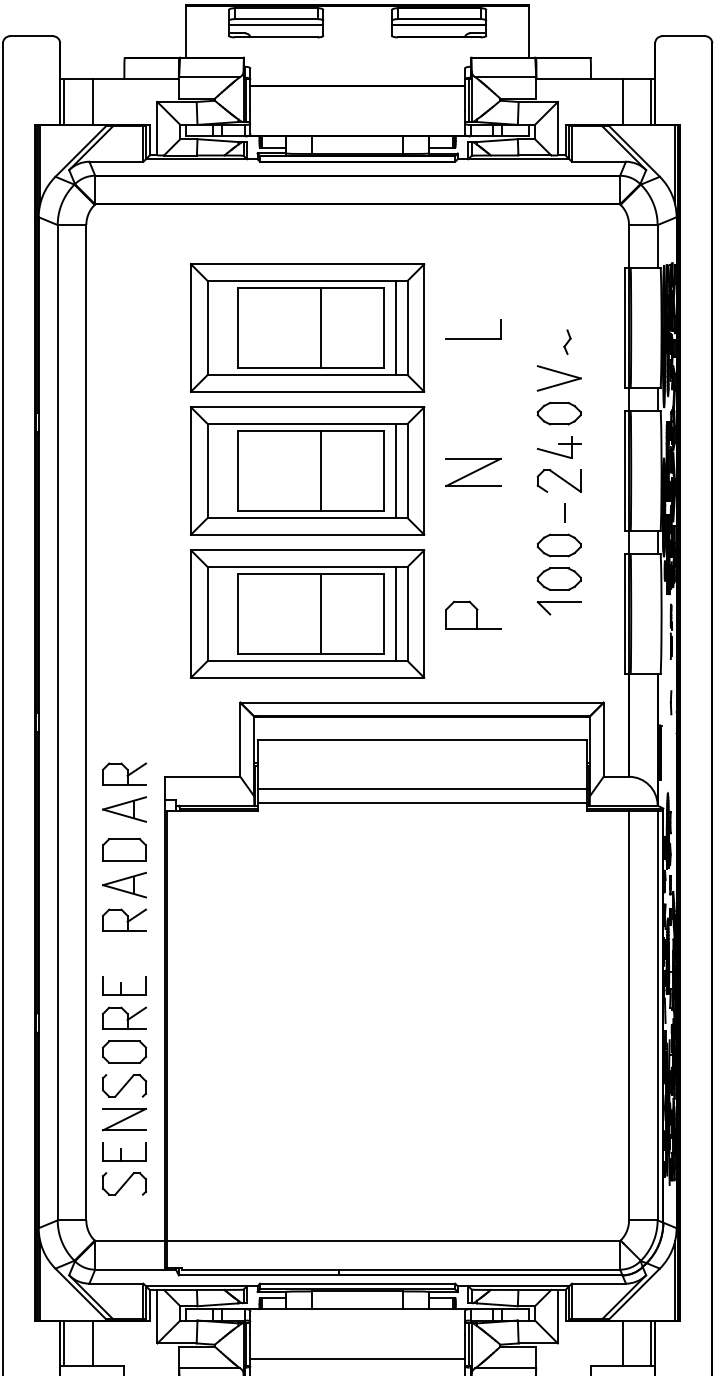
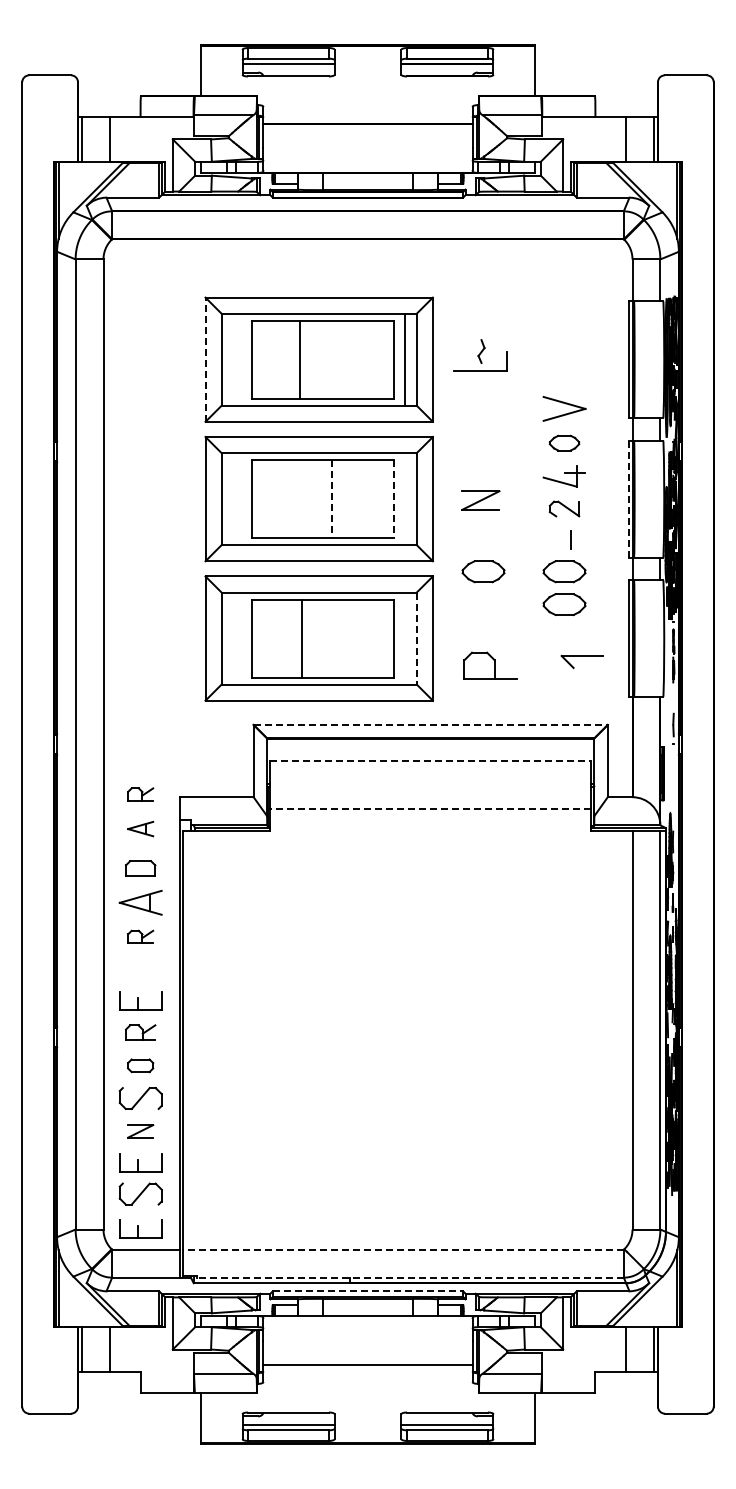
line: (190, 327) -> (205, 359), solid -> dashed
line: (321, 327) -> (300, 359), moved
part: (567, 342) -> (481, 351), moved
part: (559, 412) -> (564, 442), size x0.7
line: (321, 471) -> (332, 499), solid -> dashed
line: (383, 471) -> (393, 499), solid -> dashed
line: (395, 471) -> (404, 499), removed
line: (624, 471) -> (628, 499), solid -> dashed
part: (473, 472) -> (480, 500), size x0.7
part: (559, 480) -> (564, 508), size x0.7
part: (476, 545) -> (483, 571), added
part: (558, 607) -> (581, 661), moved
line: (321, 613) -> (302, 638), moved
line: (395, 613) -> (404, 638), removed
line: (407, 615) -> (416, 639), solid -> dashed
part: (473, 615) -> (490, 665), moved
line: (422, 702) -> (431, 724), solid -> dashed
line: (422, 740) -> (431, 761), solid -> dashed
part: (124, 774) -> (140, 794), size x0.6
line: (421, 788) -> (430, 808), solid -> dashed
line: (421, 802) -> (430, 822), removed
part: (124, 808) -> (140, 828), size x0.6
part: (124, 849) -> (140, 868), size x0.7
part: (124, 919) -> (140, 936), size x0.6
part: (124, 1018) -> (140, 1032), size x0.7
part: (124, 1052) -> (140, 1065), size x0.6
part: (124, 1119) -> (140, 1131), size x0.6
part: (124, 1219) -> (140, 1228), added
line: (394, 1240) -> (403, 1249), solid -> dashed
line: (401, 1269) -> (410, 1277), solid -> dashed
line: (358, 1283) -> (368, 1291), solid -> dashed

